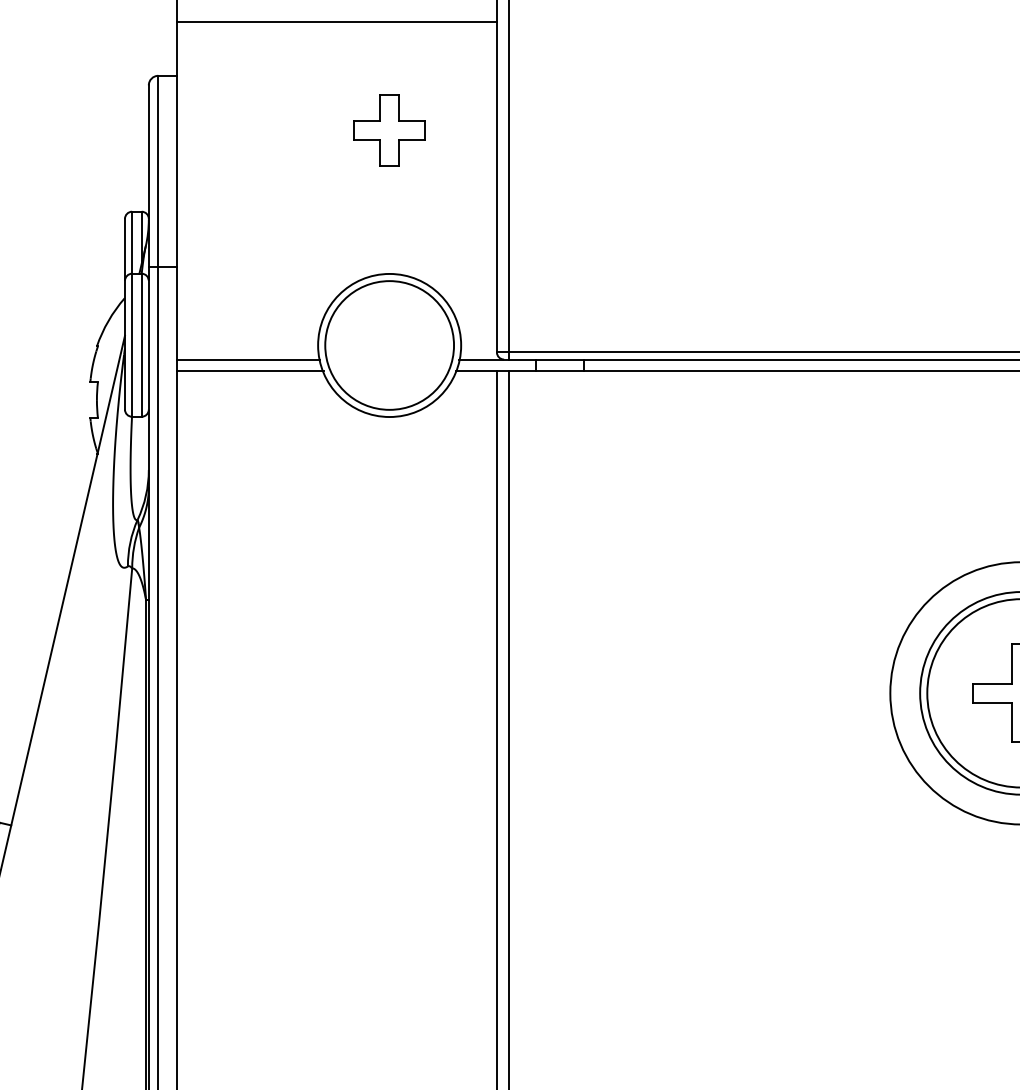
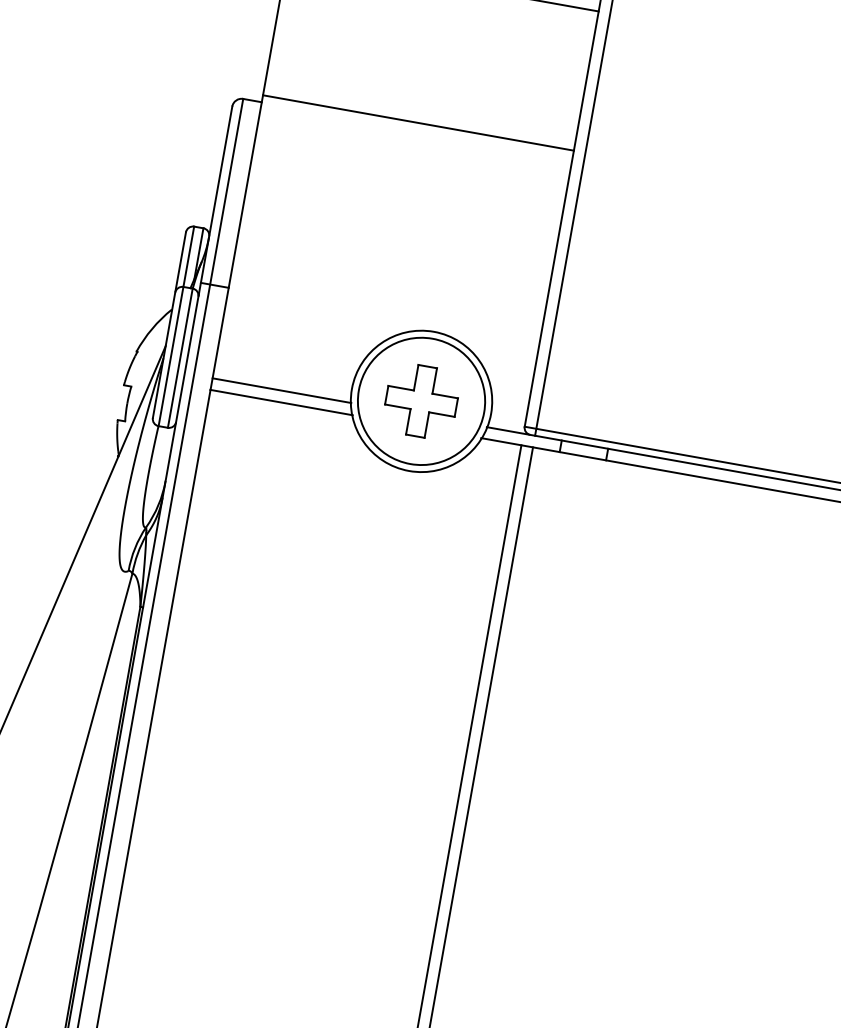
line: (336, 21) -> (417, 122), moved
part: (389, 130) -> (421, 401), moved

